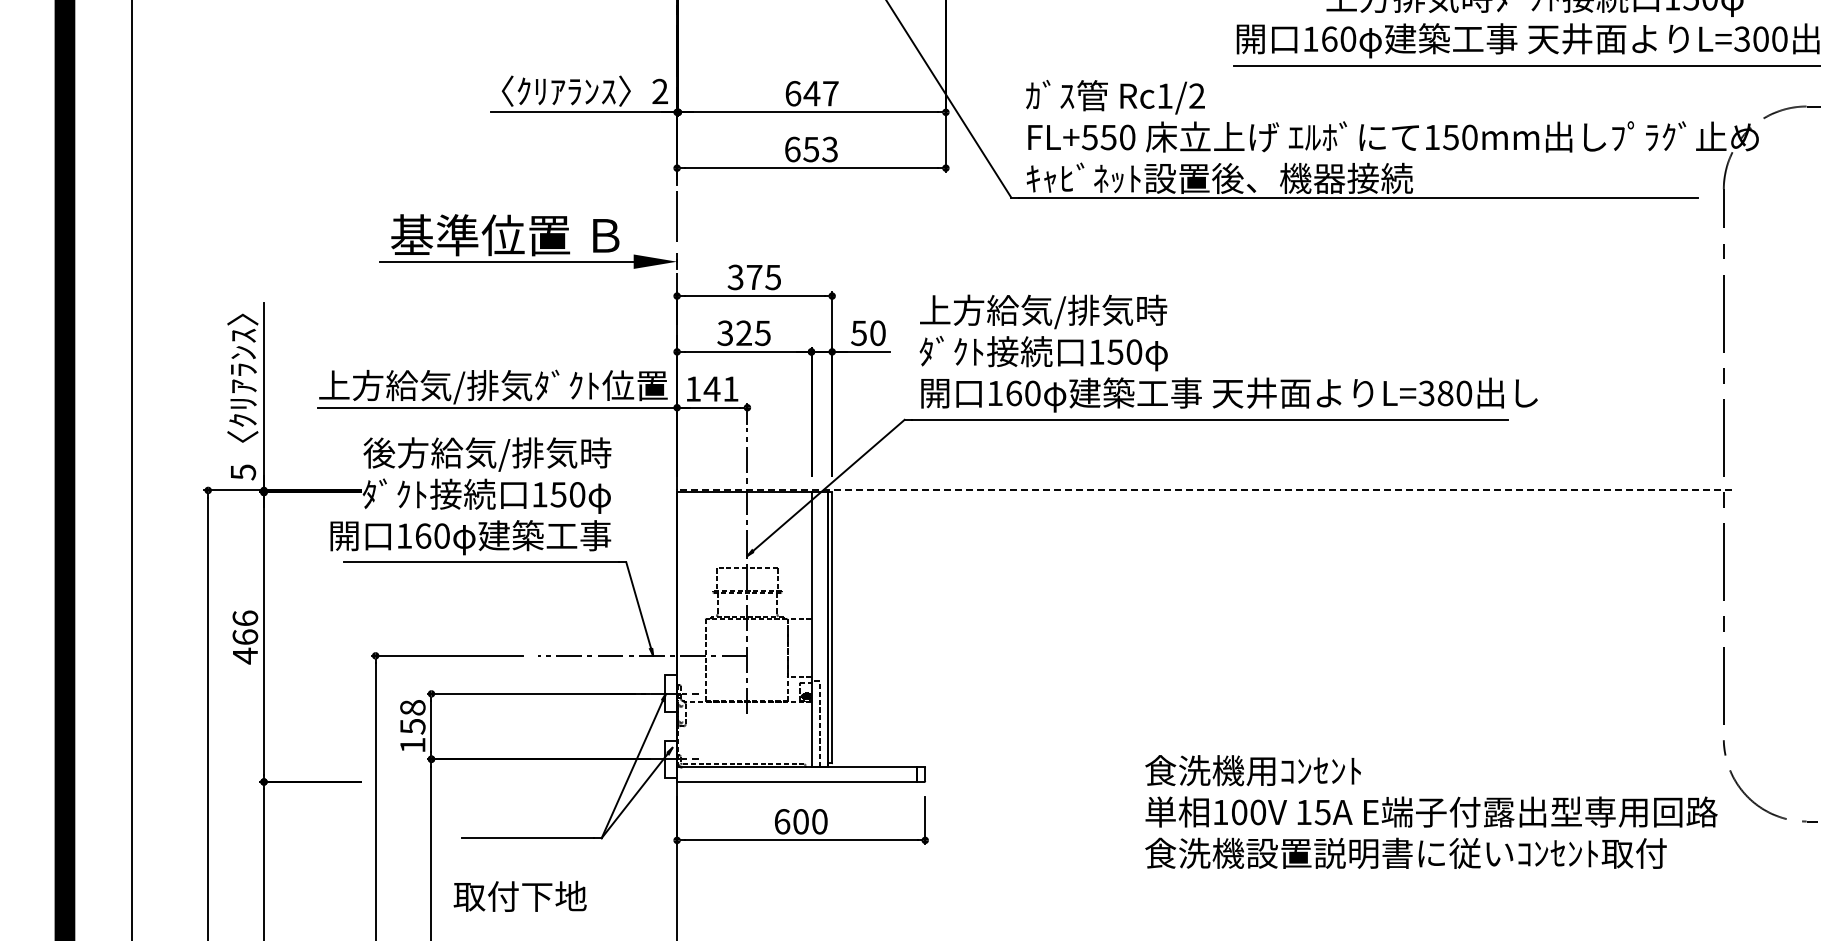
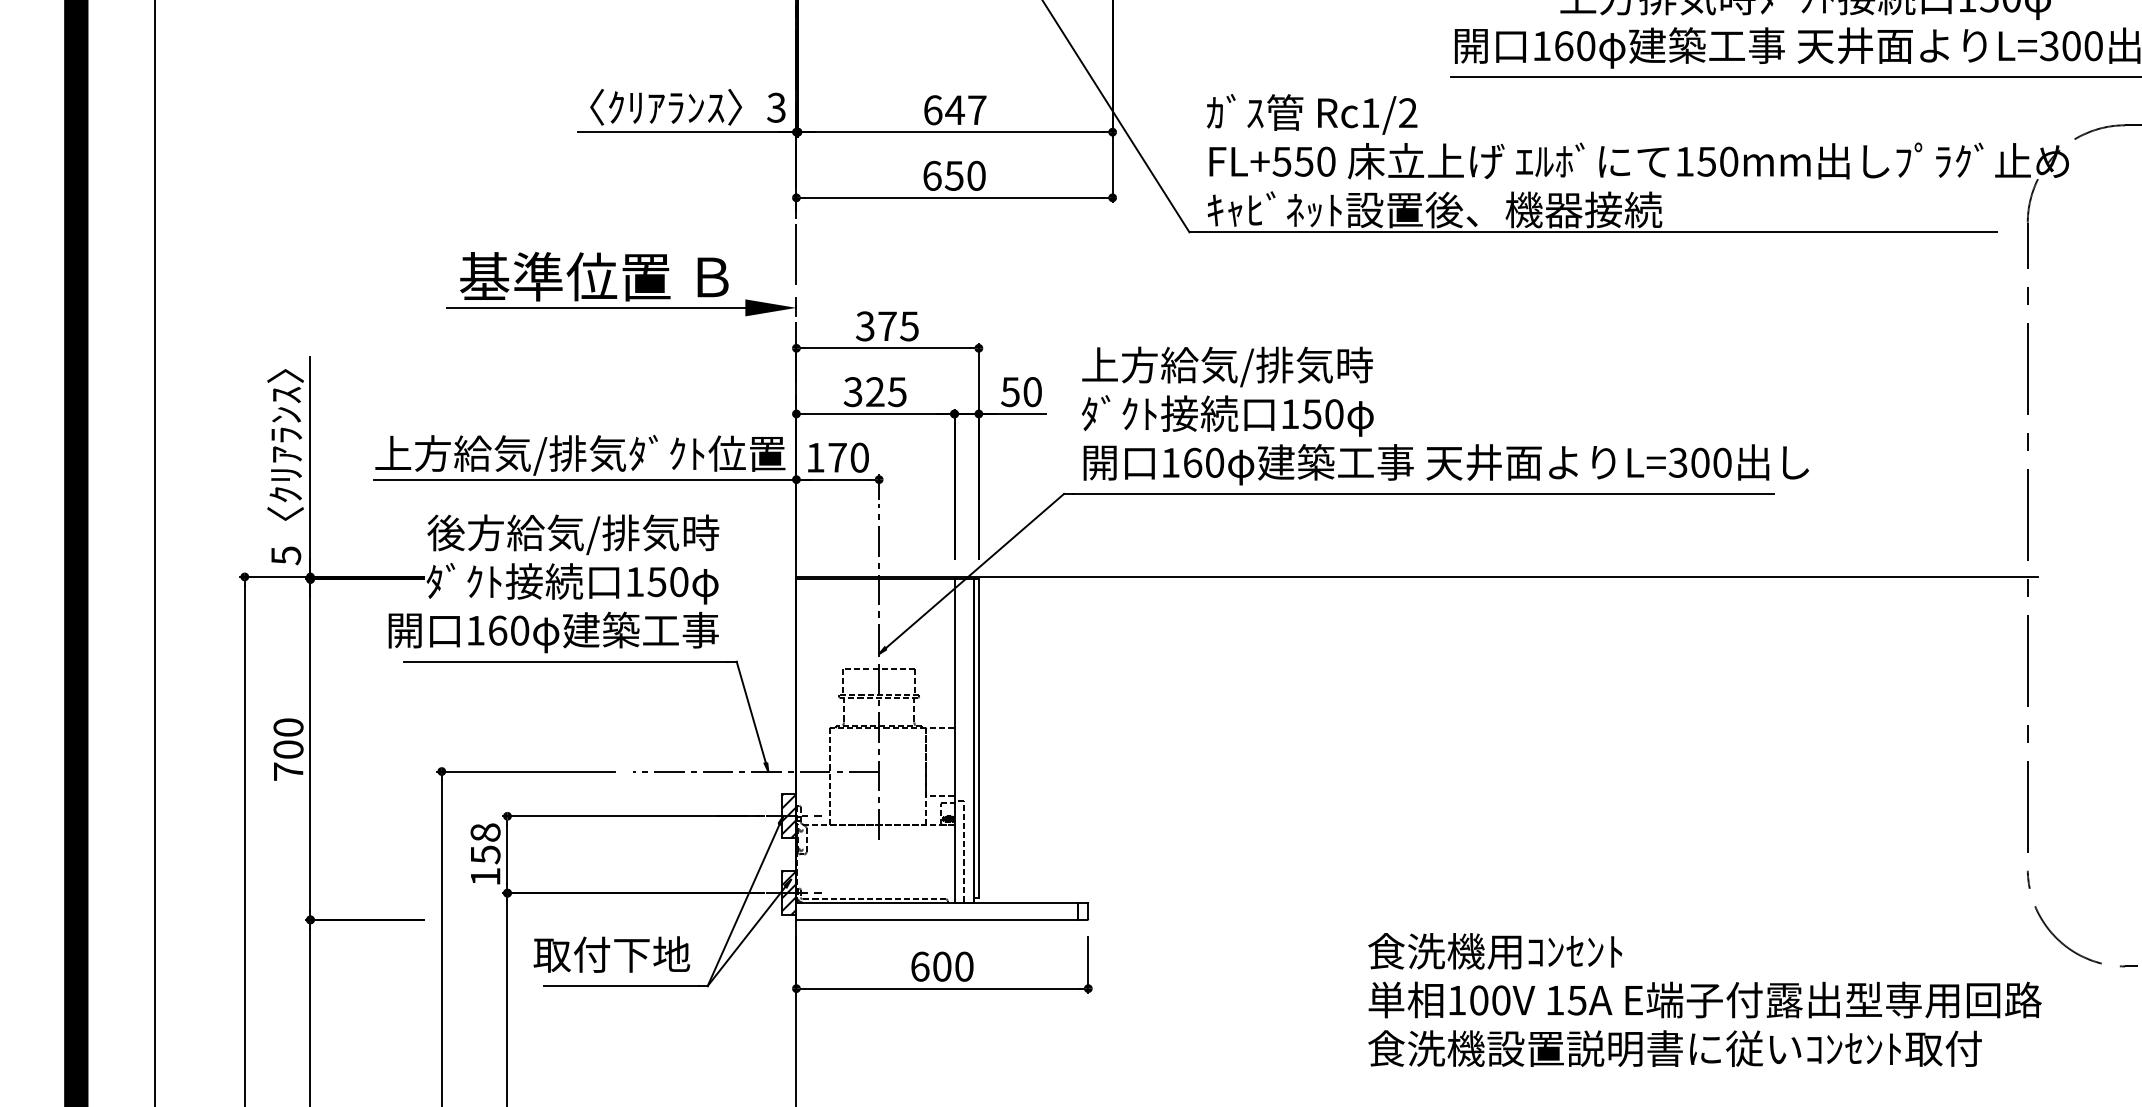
text: (659, 91) -> (775, 107), 2 -> 3
text: (829, 149) -> (975, 175), 653 -> 650
text: (720, 388) -> (847, 457), 141 -> 170
text: (1445, 393) -> (1700, 462), L=380 -> L=300
line: (1204, 490) -> (1416, 577), dashed -> solid
text: (245, 637) -> (288, 749), 466 -> 700
hatch: (670, 693) -> (788, 815), added
hatch: (670, 758) -> (788, 892), added
text: (1431, 811) -> (1705, 999), moved
text: (519, 895) -> (611, 953), moved

